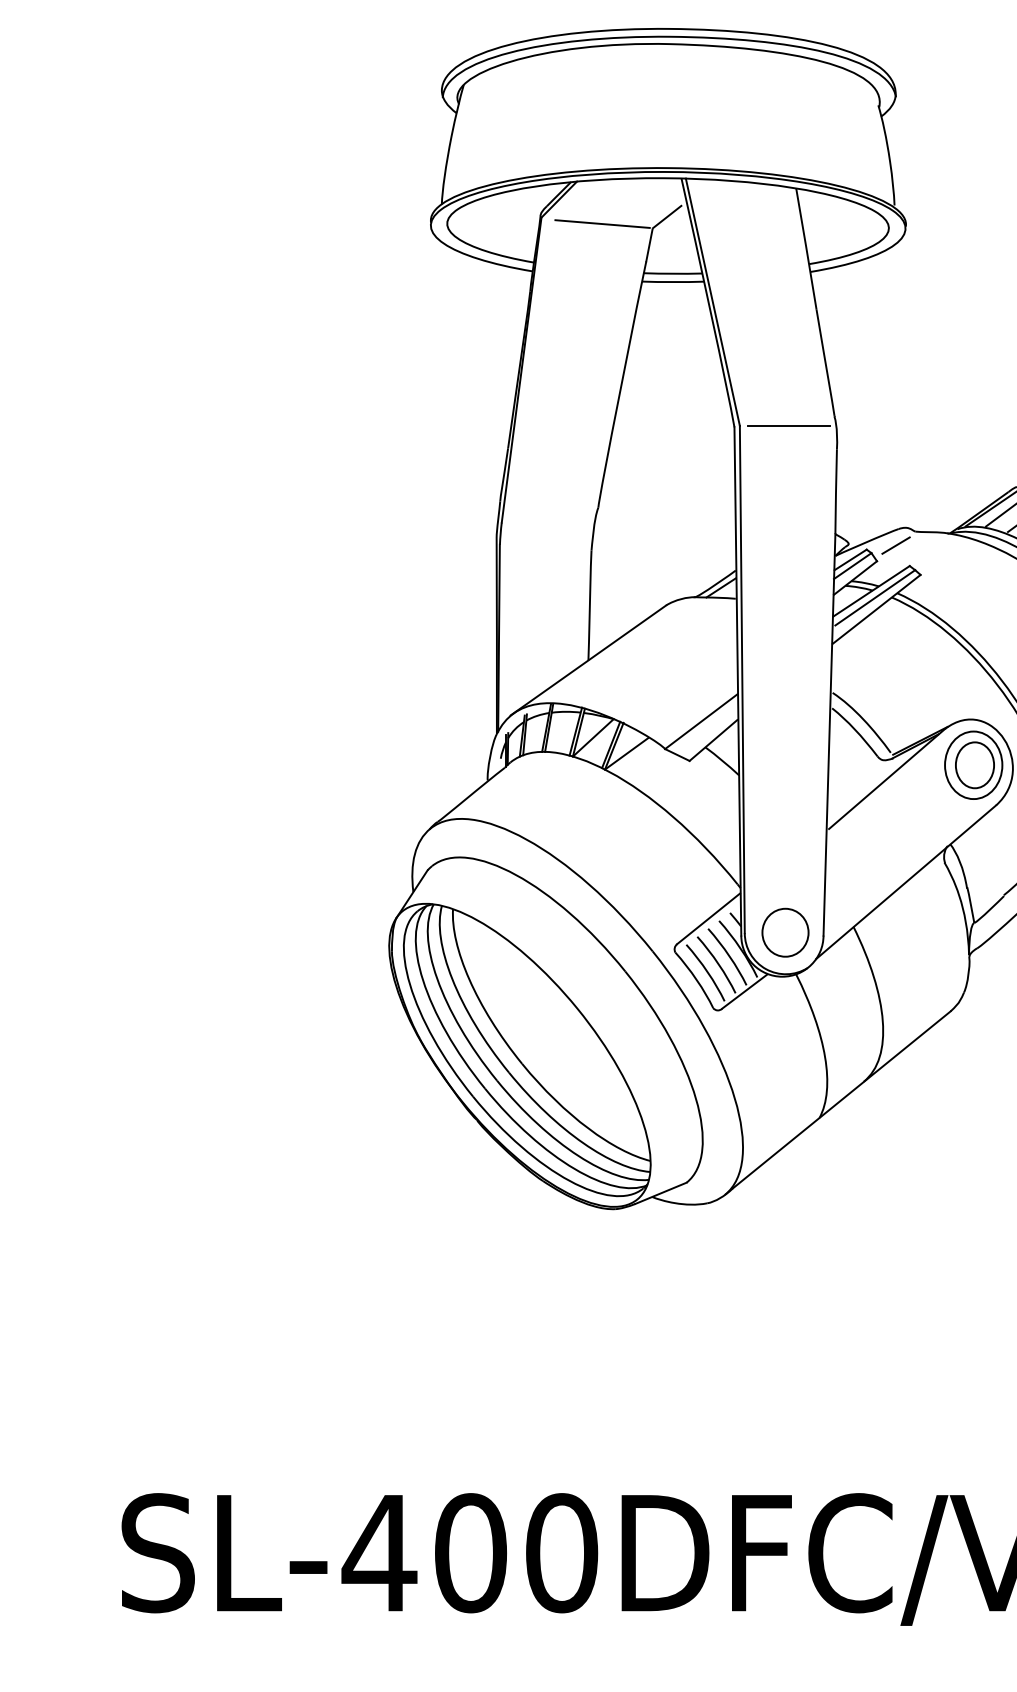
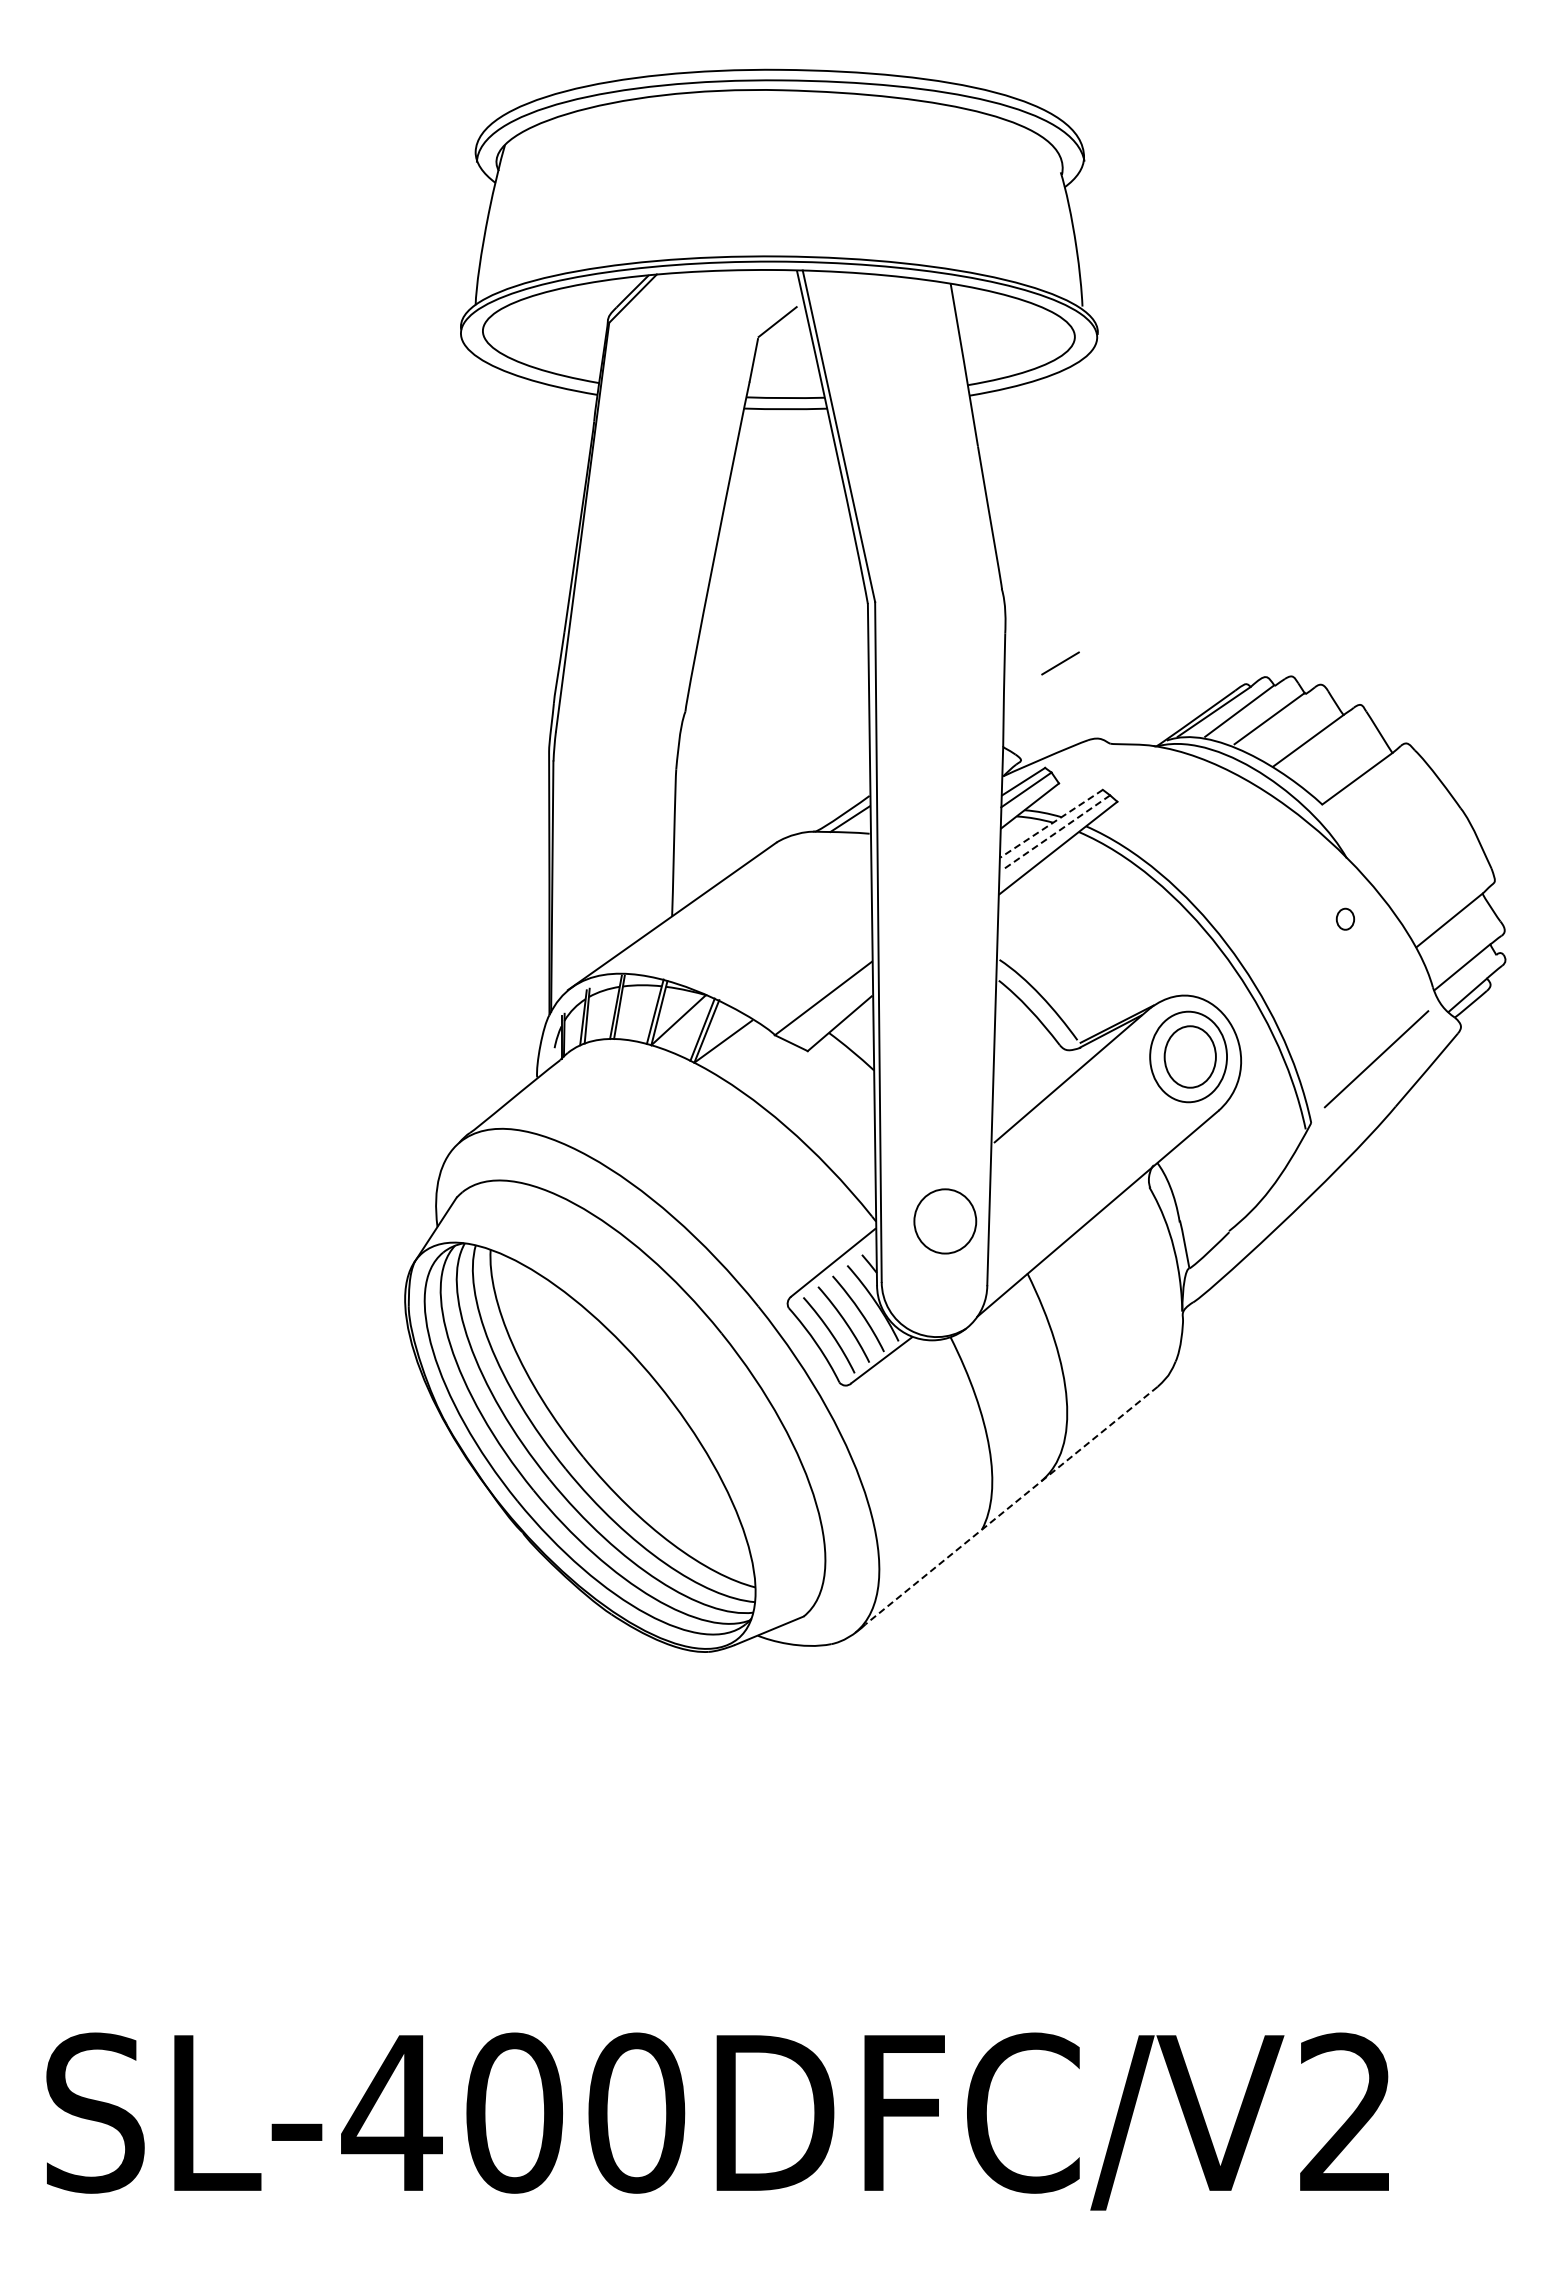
line: (602, 224) -> (690, 331), removed
line: (788, 426) -> (940, 602), removed
line: (896, 545) -> (1060, 663), moved
line: (871, 591) -> (1051, 824), solid -> dashed
line: (875, 597) -> (1056, 832), solid -> dashed
part: (785, 932) -> (945, 1221), moved
line: (841, 1099) -> (1011, 1505), solid -> dashed

